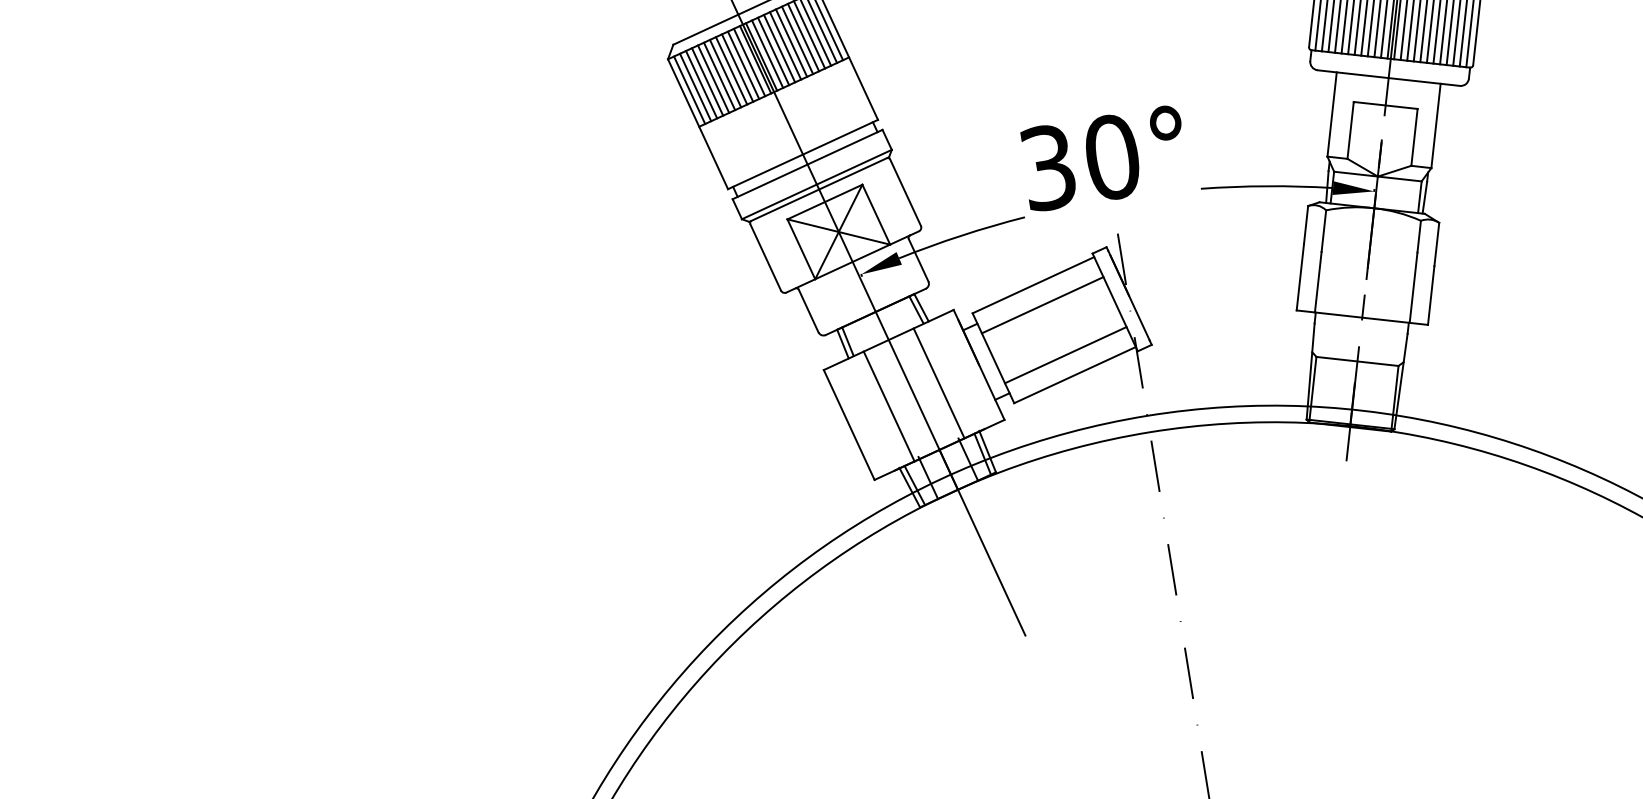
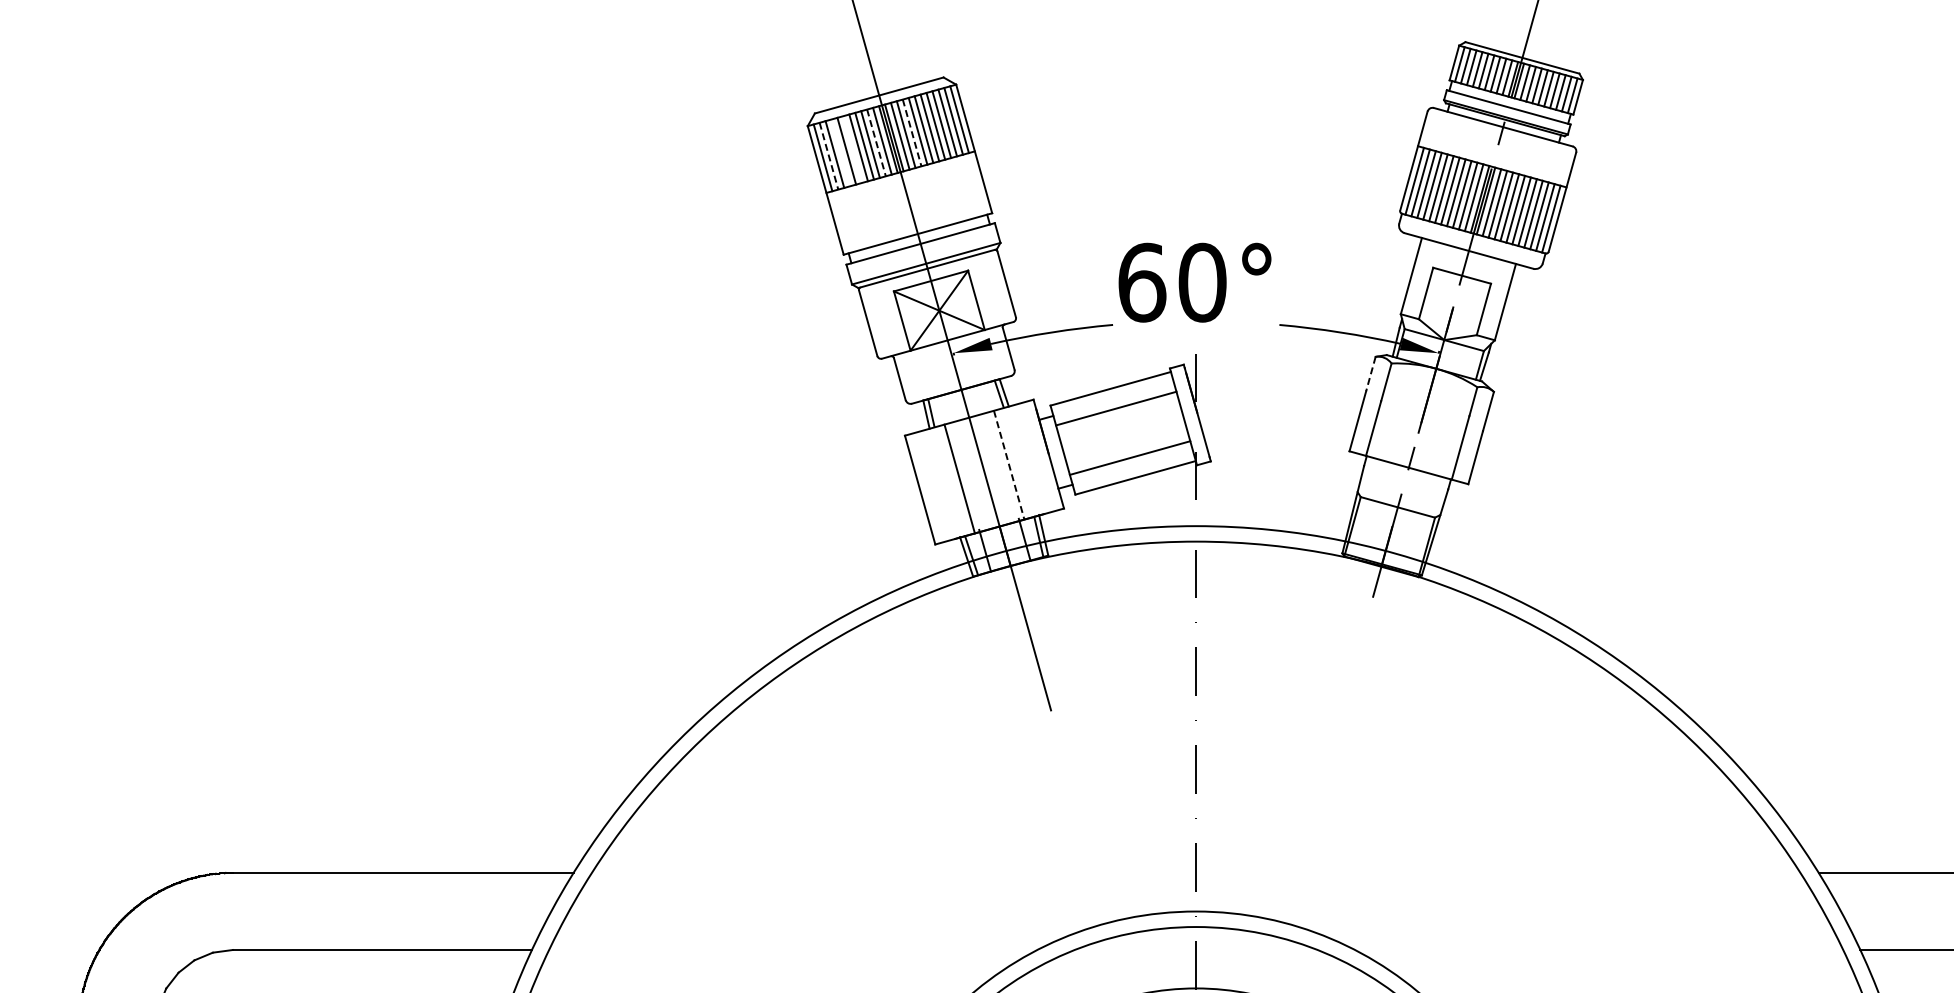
line: (779, 48) -> (912, 132), solid -> dashed
line: (743, 64) -> (876, 142), solid -> dashed
line: (719, 76) -> (852, 149), removed
line: (707, 81) -> (840, 152), removed
line: (695, 87) -> (828, 156), solid -> dashed
text: (1048, 167) -> (1142, 282), 30° -> 60°
line: (1305, 225) -> (1370, 374), solid -> dashed
line: (939, 383) -> (1009, 465), solid -> dashed

